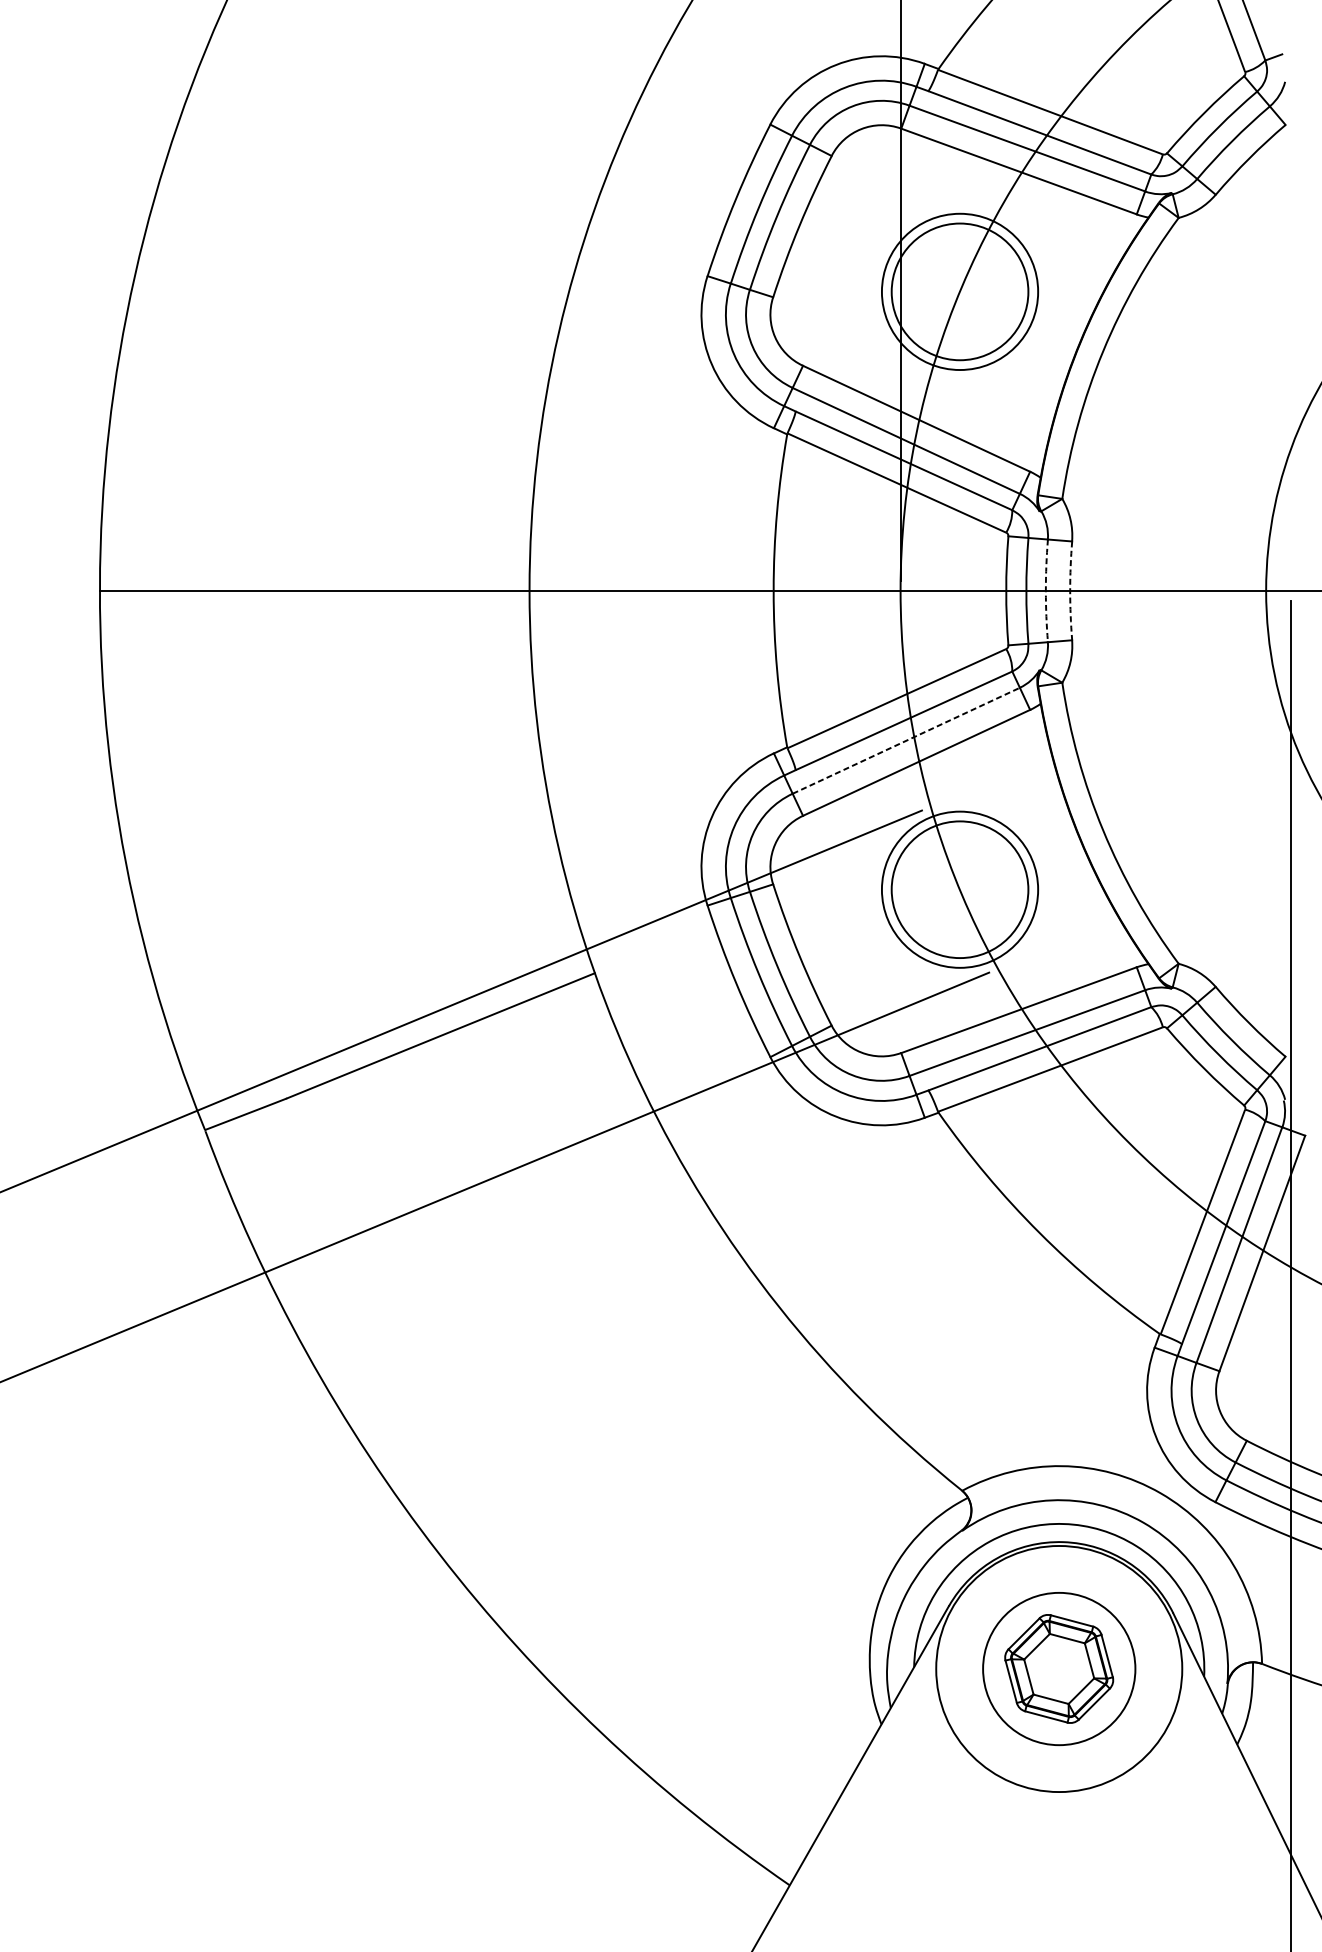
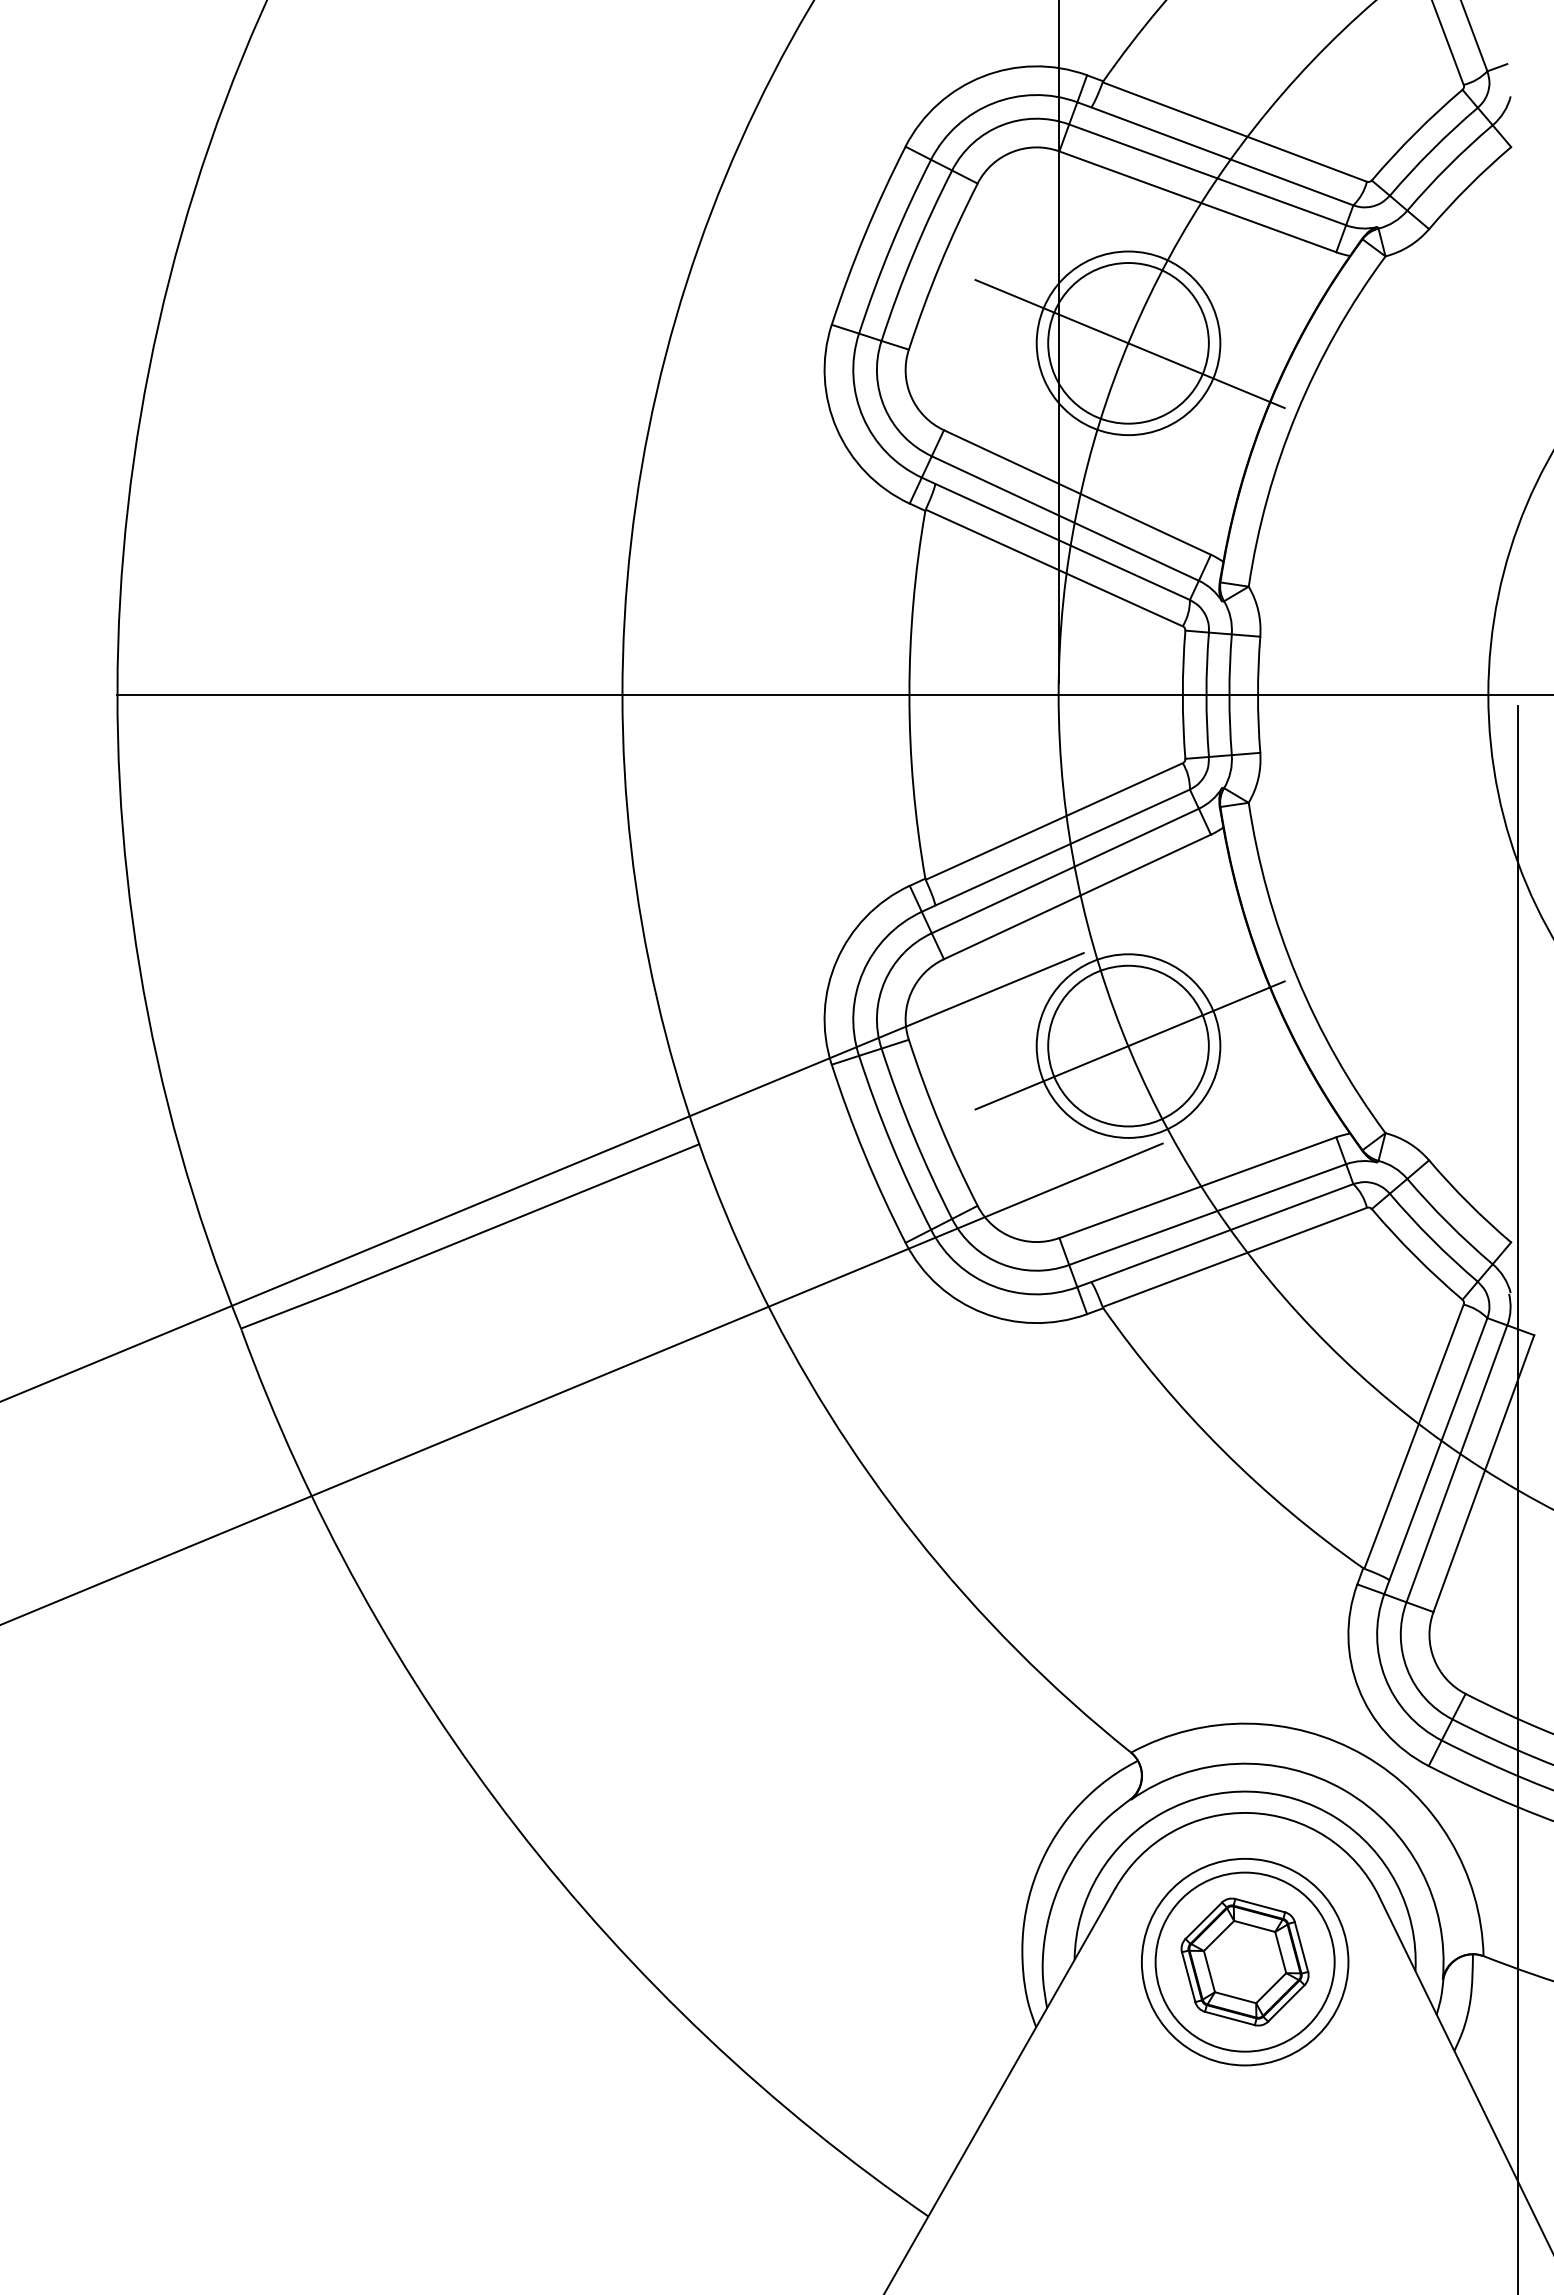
line: (960, 292) -> (1129, 343), added
arc: (1045, 590) -> (1229, 694), dashed -> solid
arc: (1070, 590) -> (1258, 694), dashed -> solid
line: (906, 740) -> (1065, 870), dashed -> solid
line: (960, 889) -> (1129, 1045), added
circle: (1058, 1668) -> (1244, 1961), size x0.71

